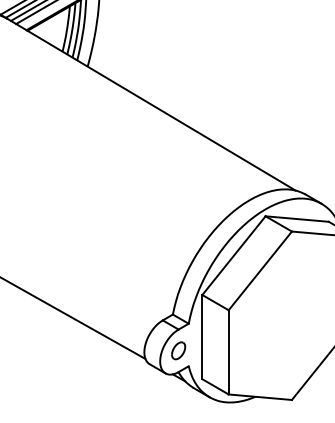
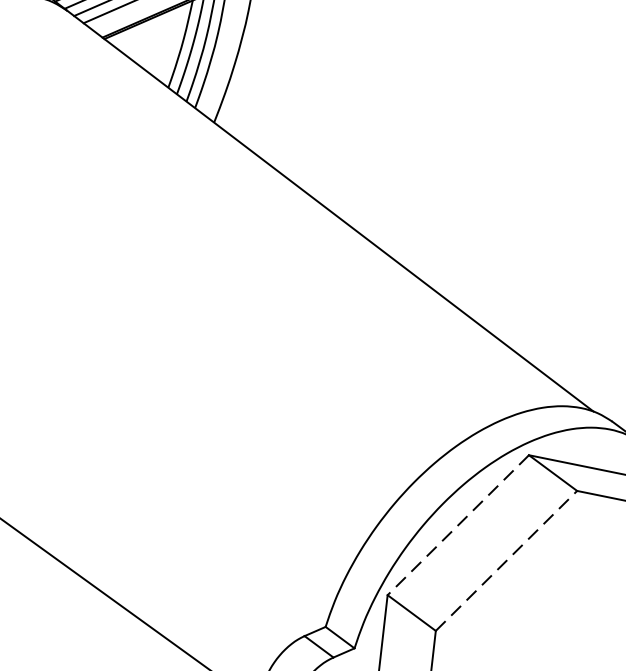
line: (233, 256) -> (457, 526), solid -> dashed
line: (260, 270) -> (506, 560), solid -> dashed

